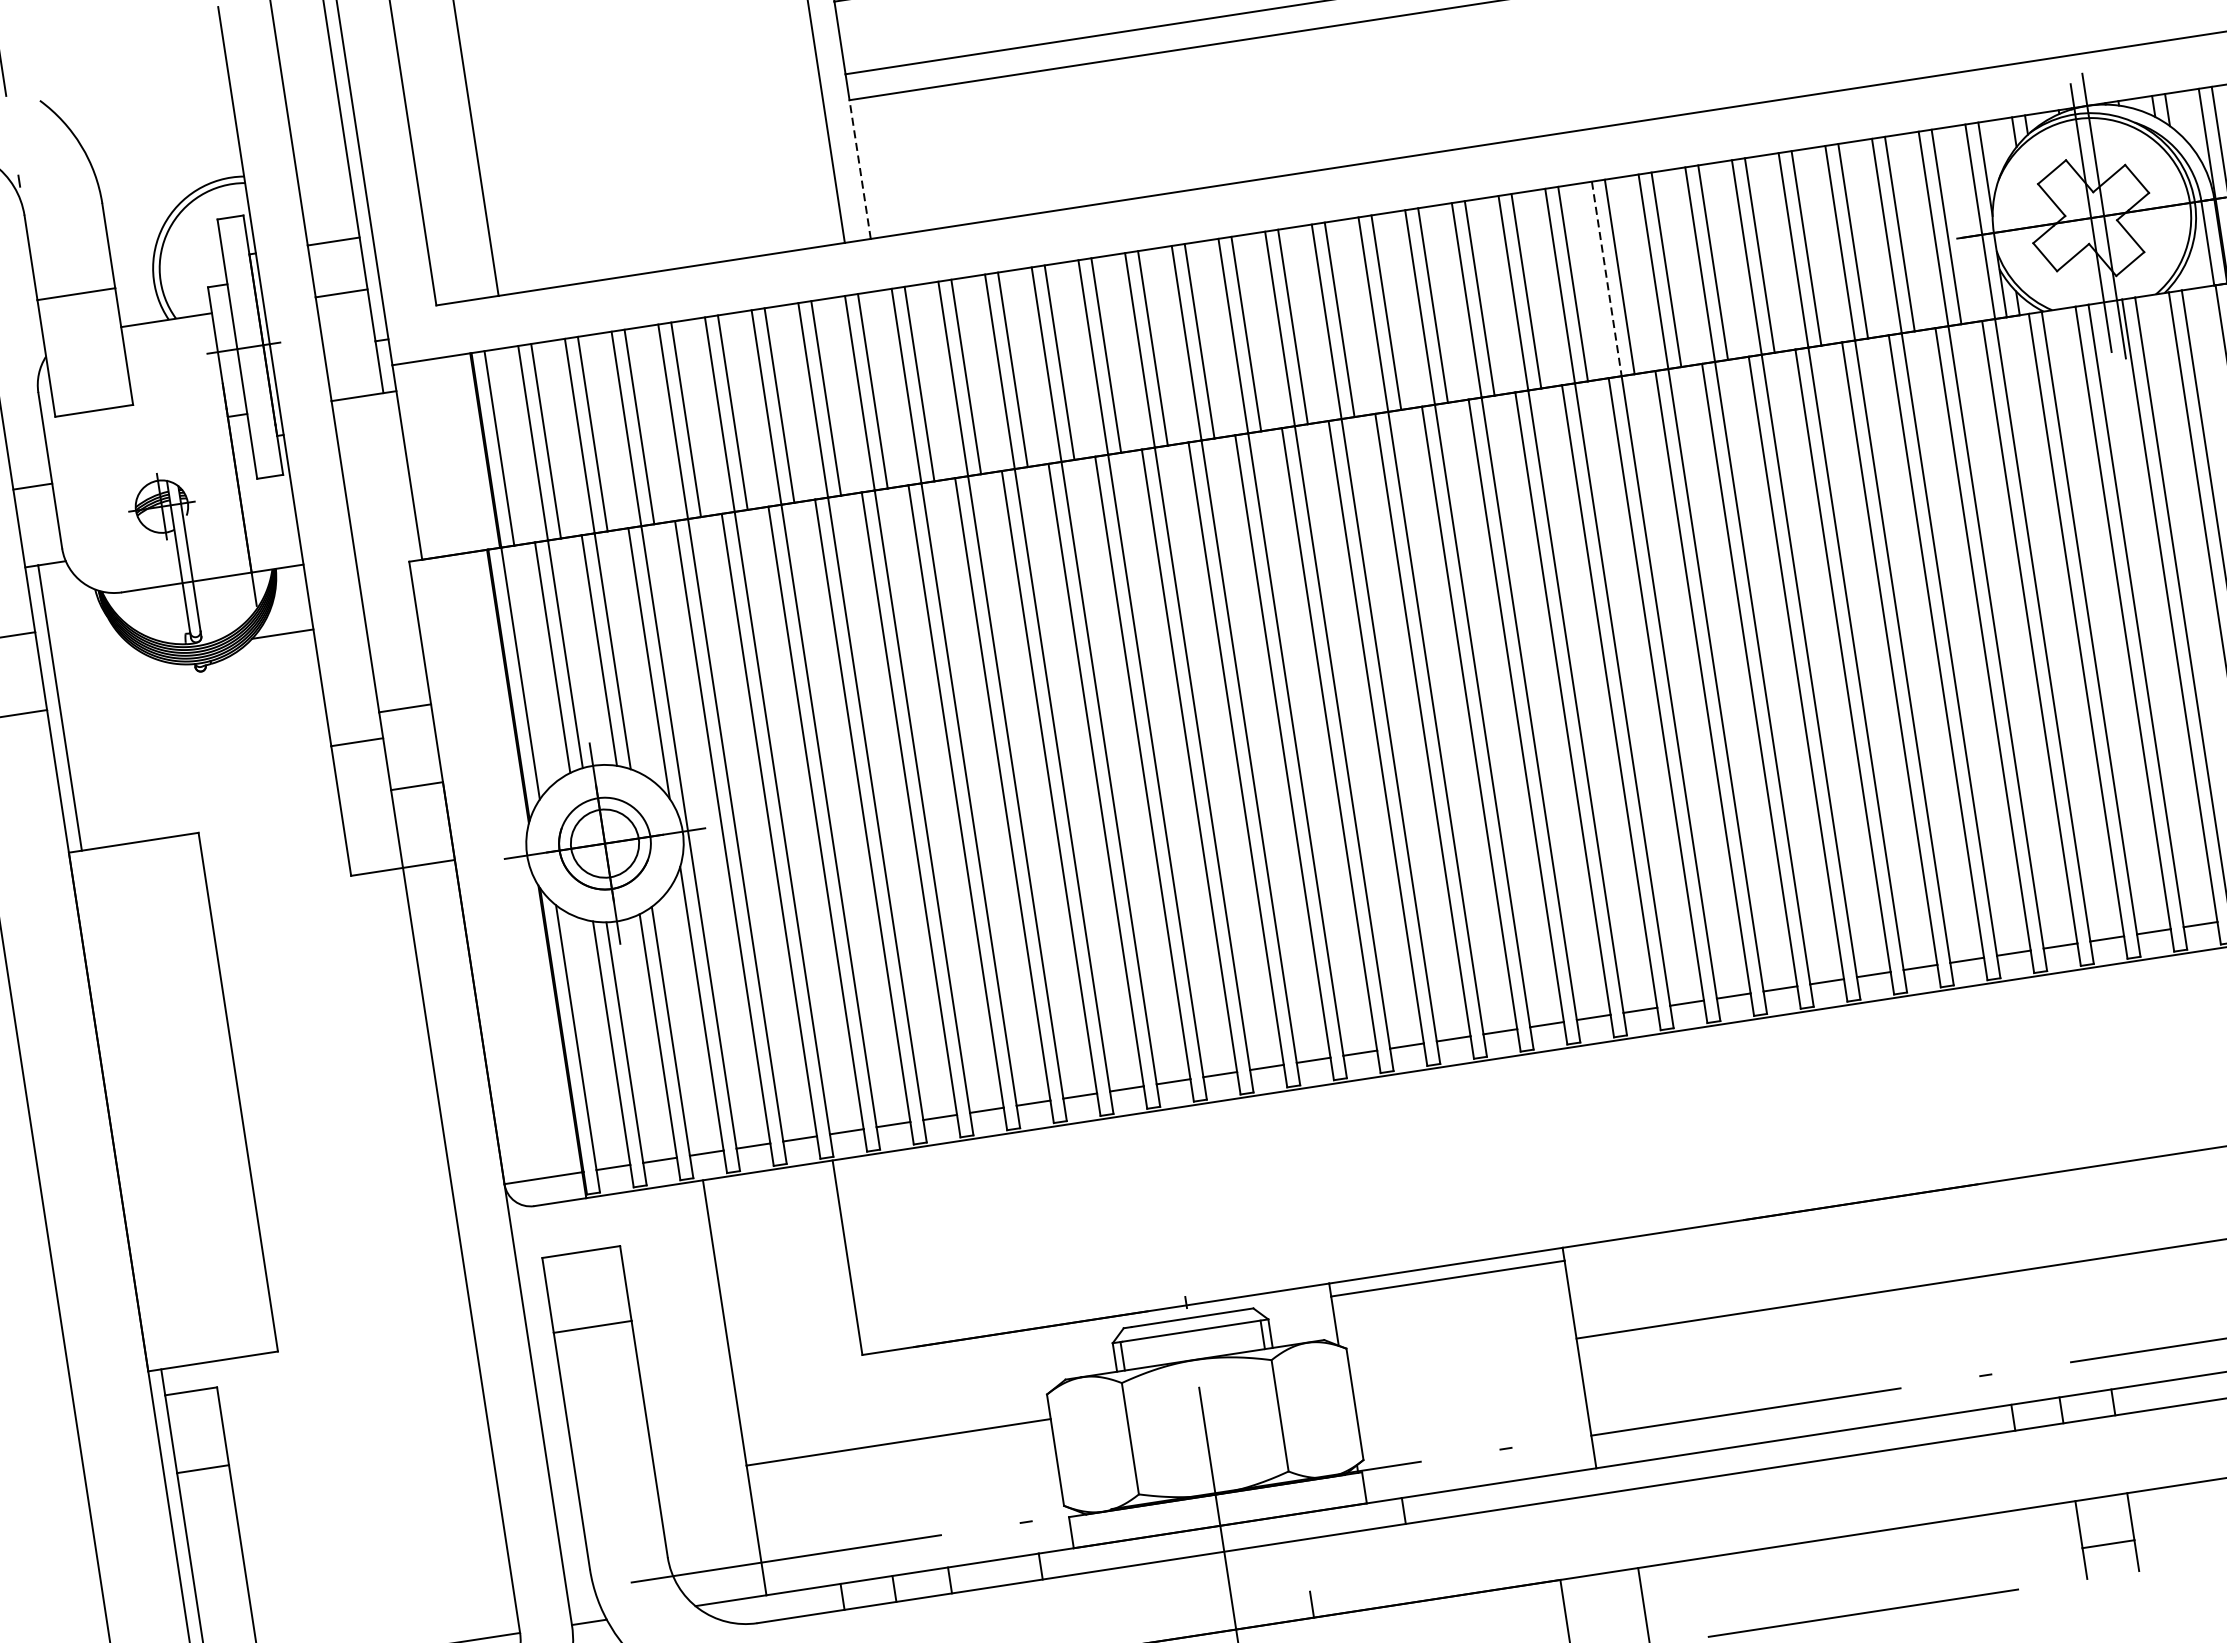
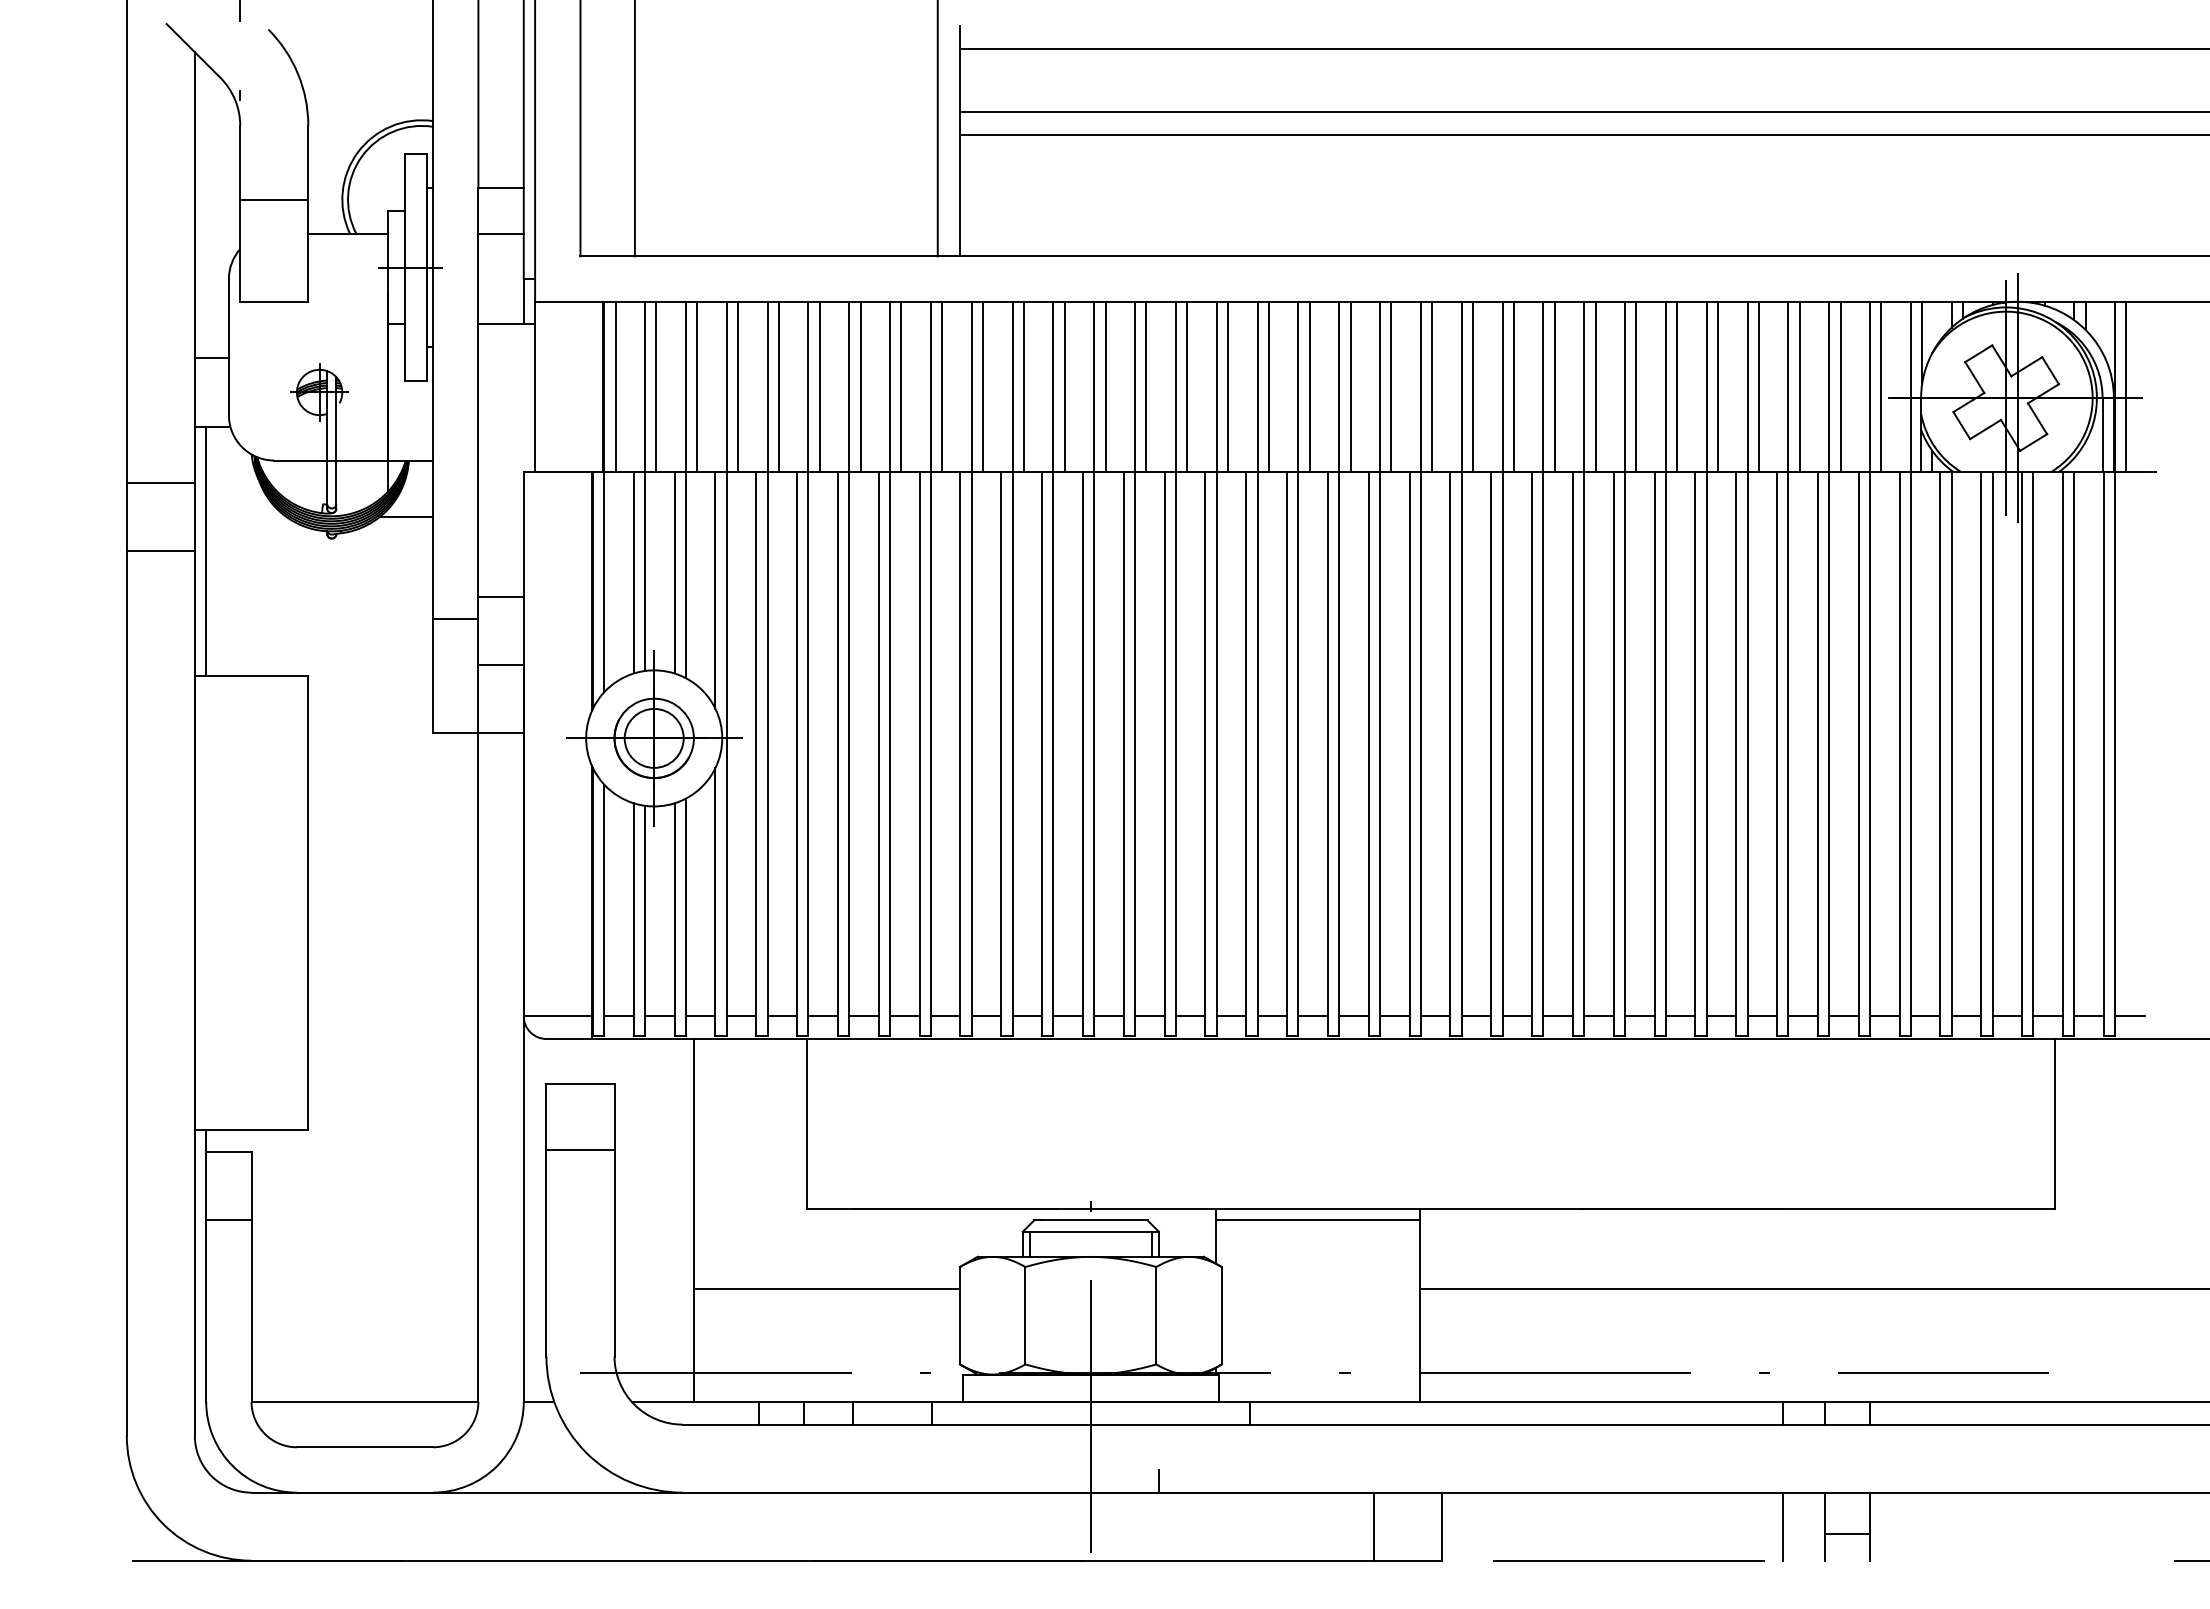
line: (860, 169) -> (960, 195), dashed -> solid
line: (1607, 279) -> (1584, 387), dashed -> solid
line: (2032, 1547) -> (1782, 1526), added

